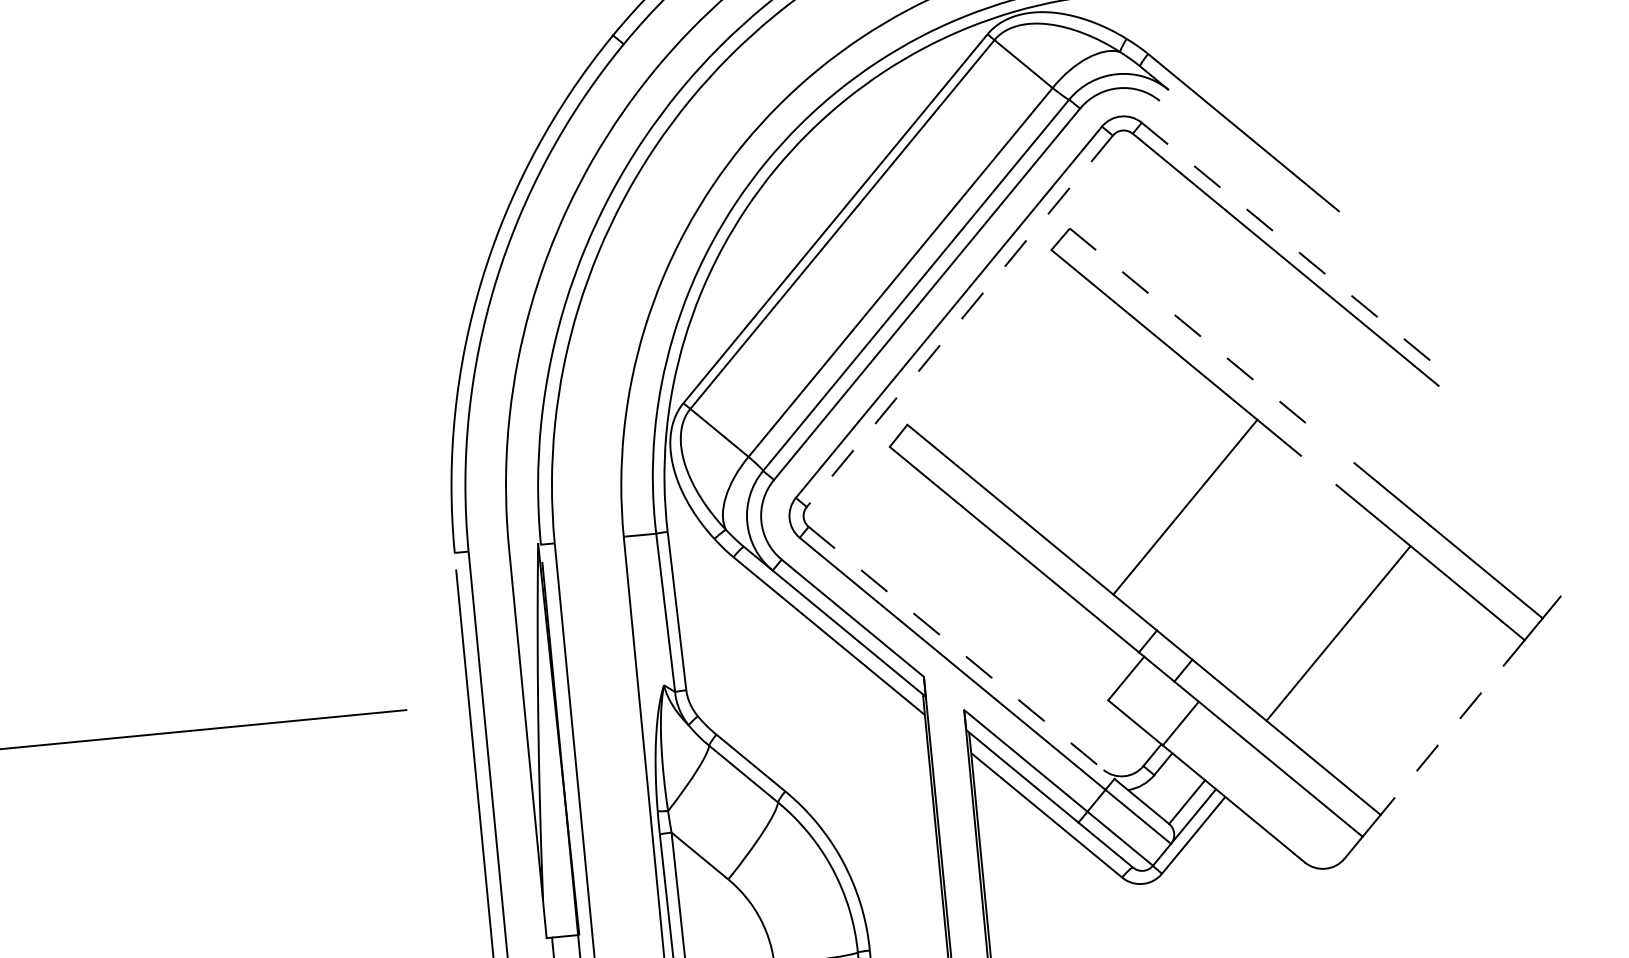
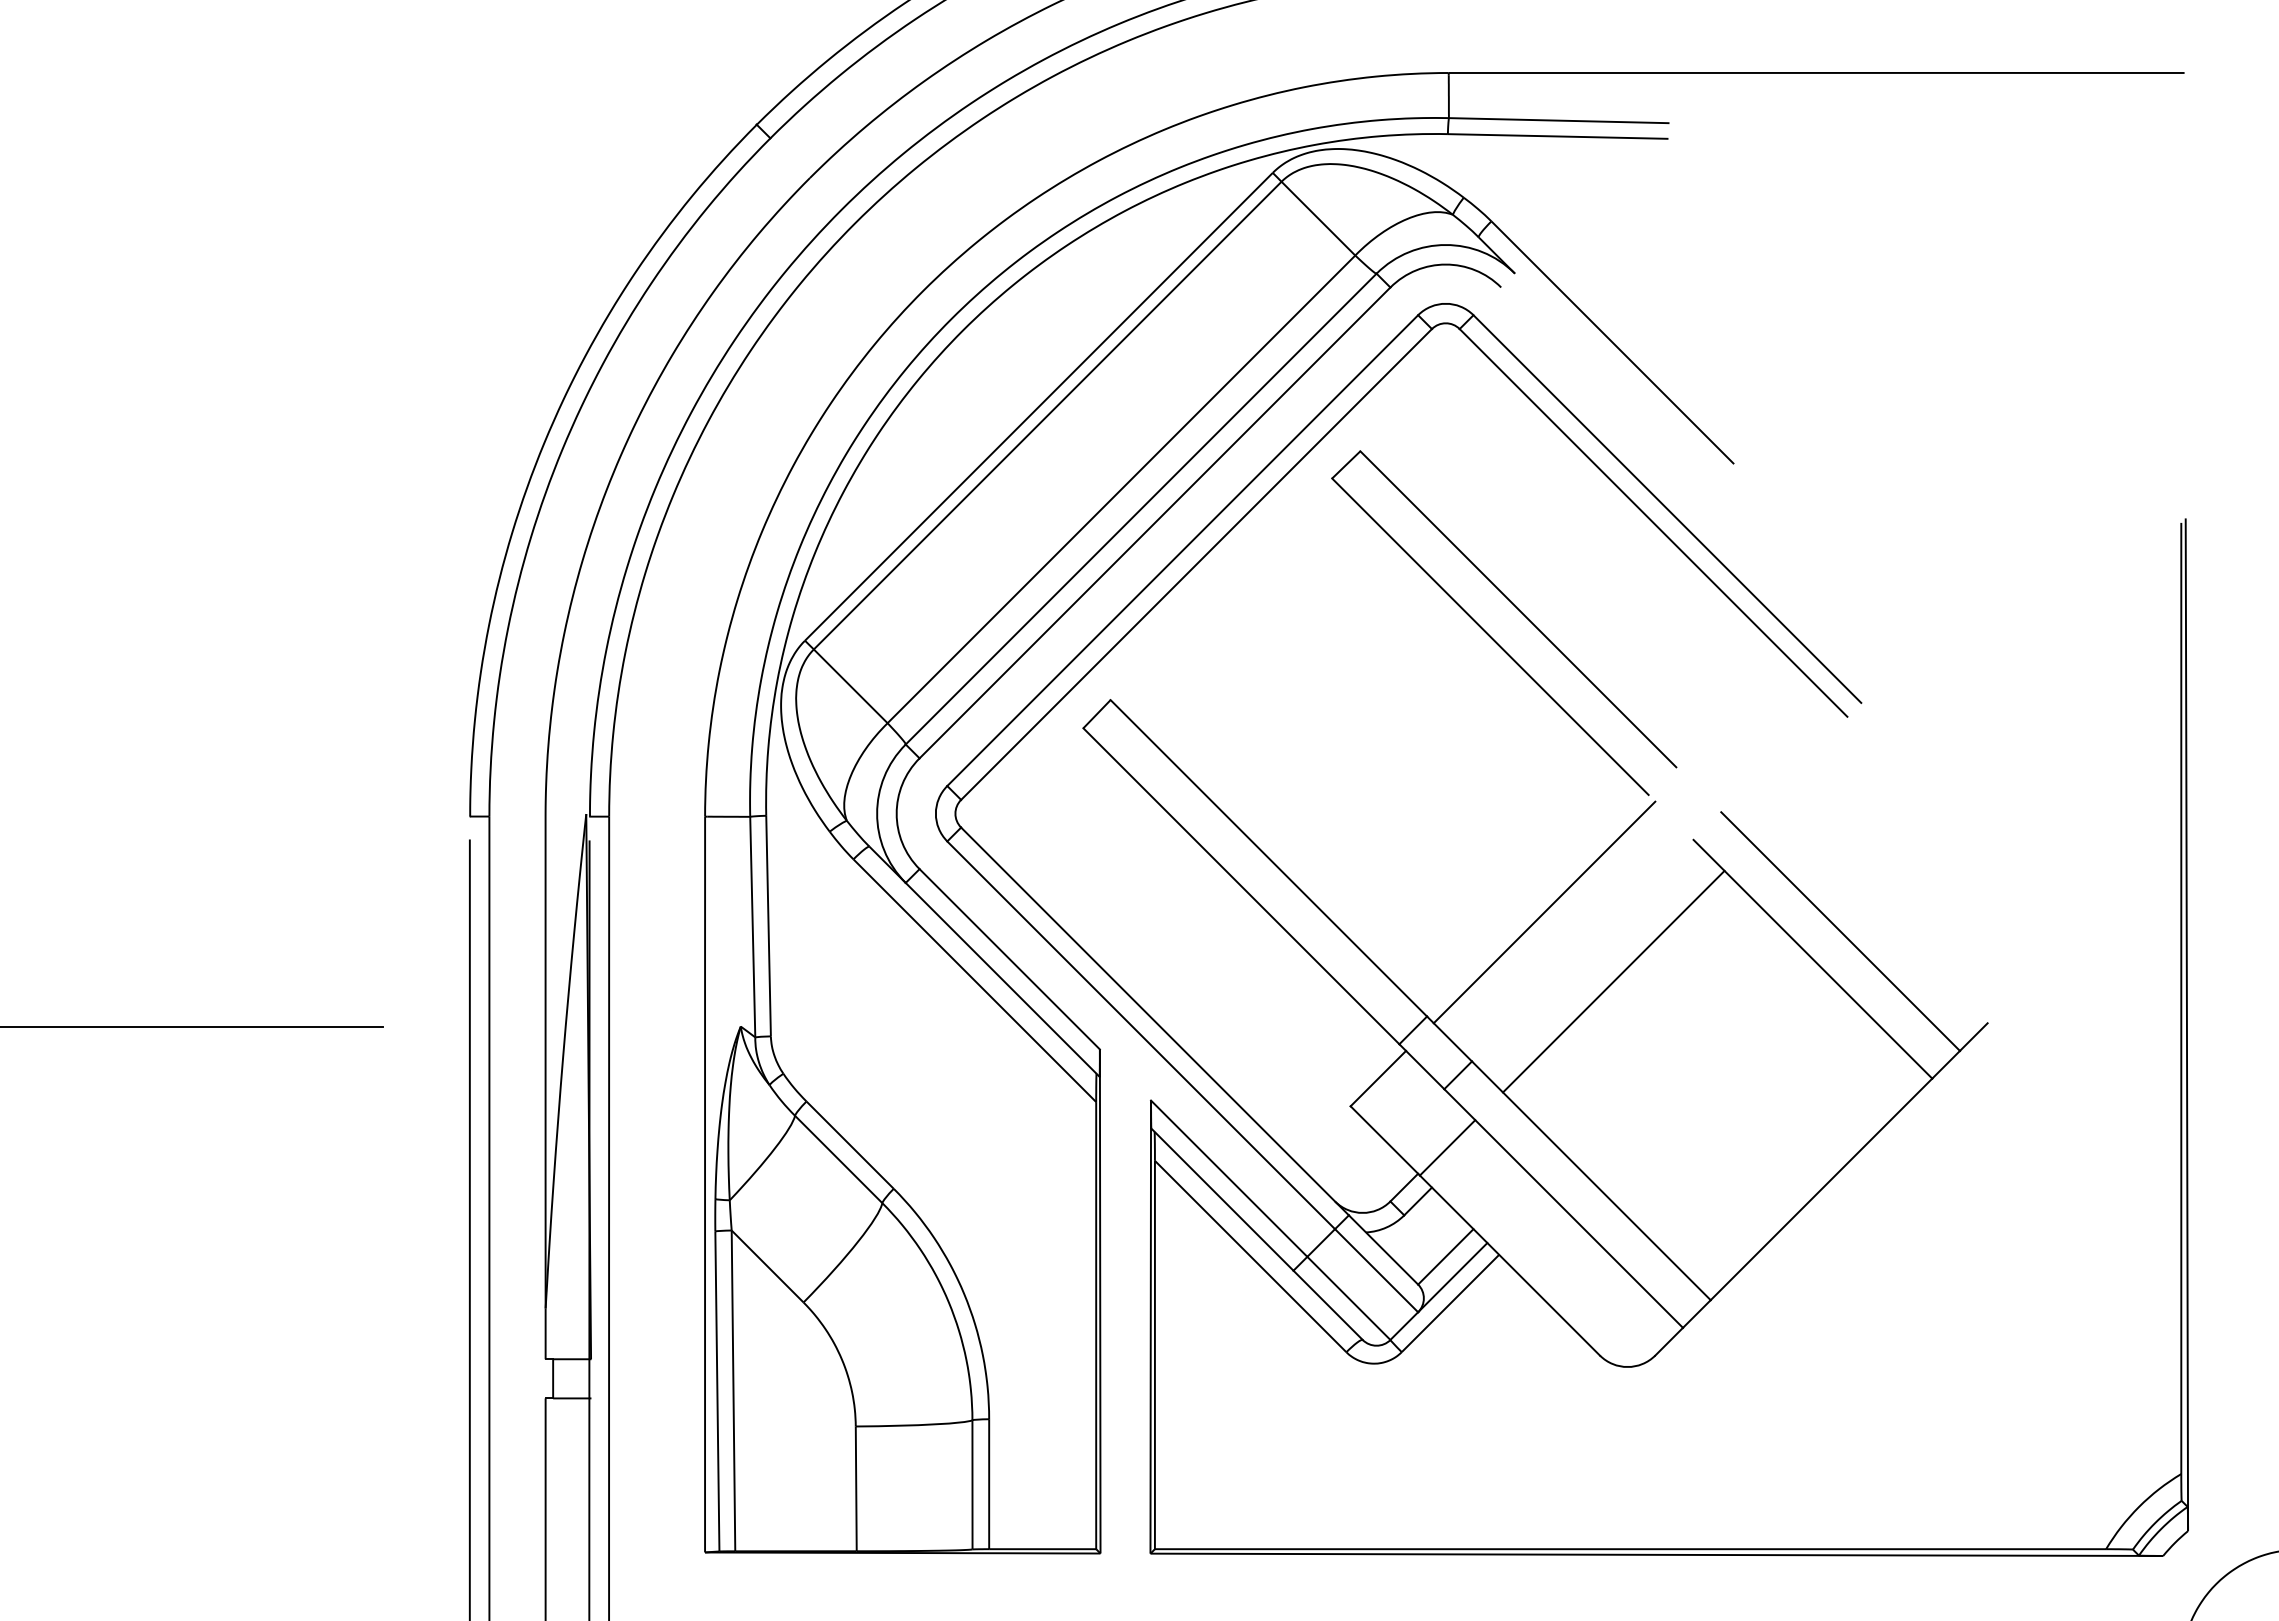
line: (1294, 249) -> (1667, 509), dashed -> solid
line: (959, 321) -> (1196, 564), dashed -> solid
line: (1194, 331) -> (1518, 609), dashed -> solid
line: (1185, 507) -> (1544, 912), moved
line: (1338, 633) -> (1613, 981), moved
line: (961, 652) -> (1155, 1021), dashed -> solid
line: (1452, 727) -> (1821, 1189), dashed -> solid

